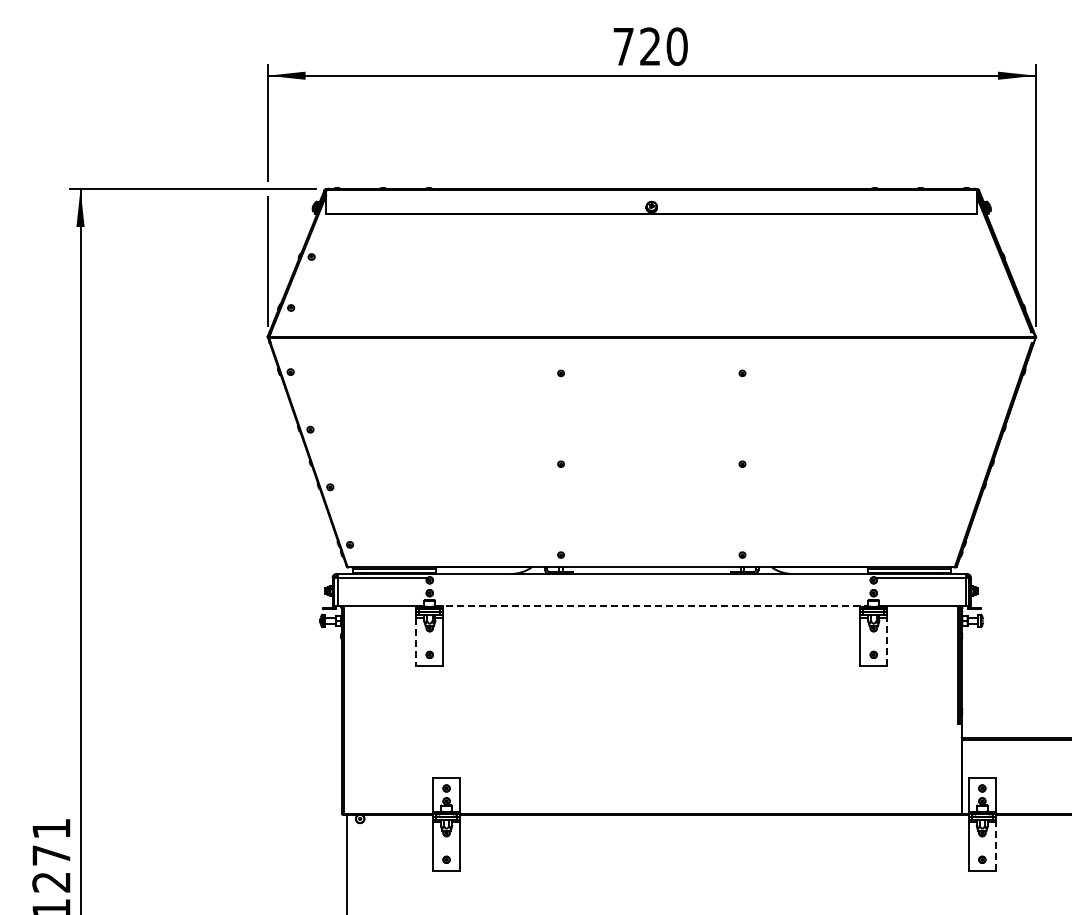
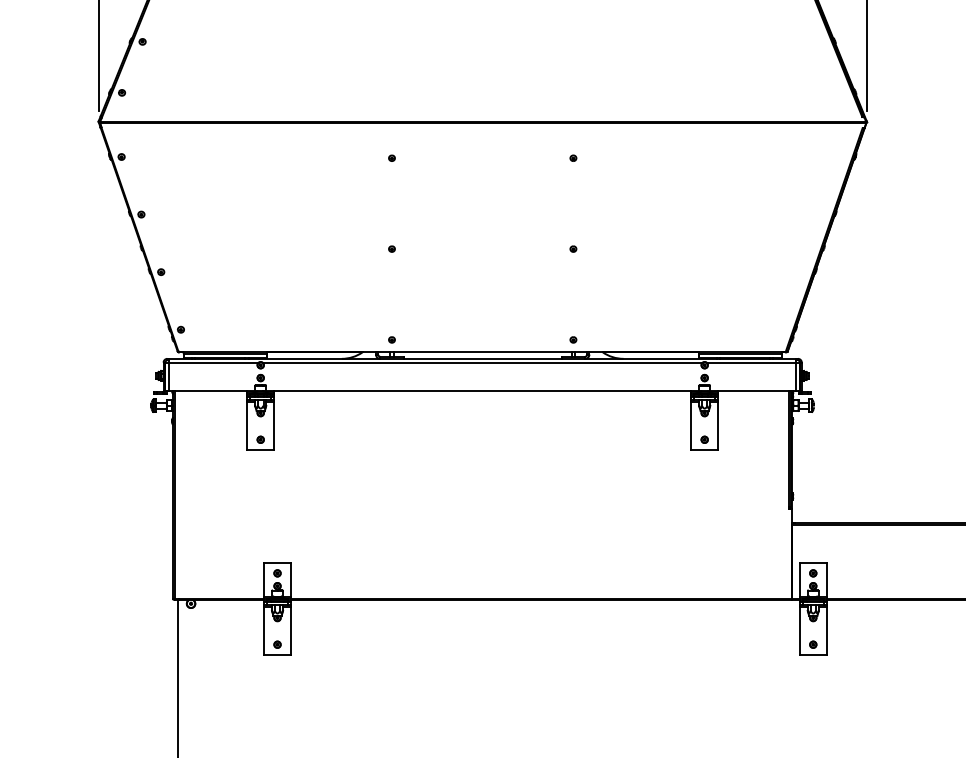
line: (651, 577) -> (482, 362), added
line: (651, 606) -> (482, 391), dashed -> solid
line: (887, 641) -> (718, 426), dashed -> solid
line: (416, 642) -> (247, 427), dashed -> solid
line: (995, 846) -> (826, 631), dashed -> solid

